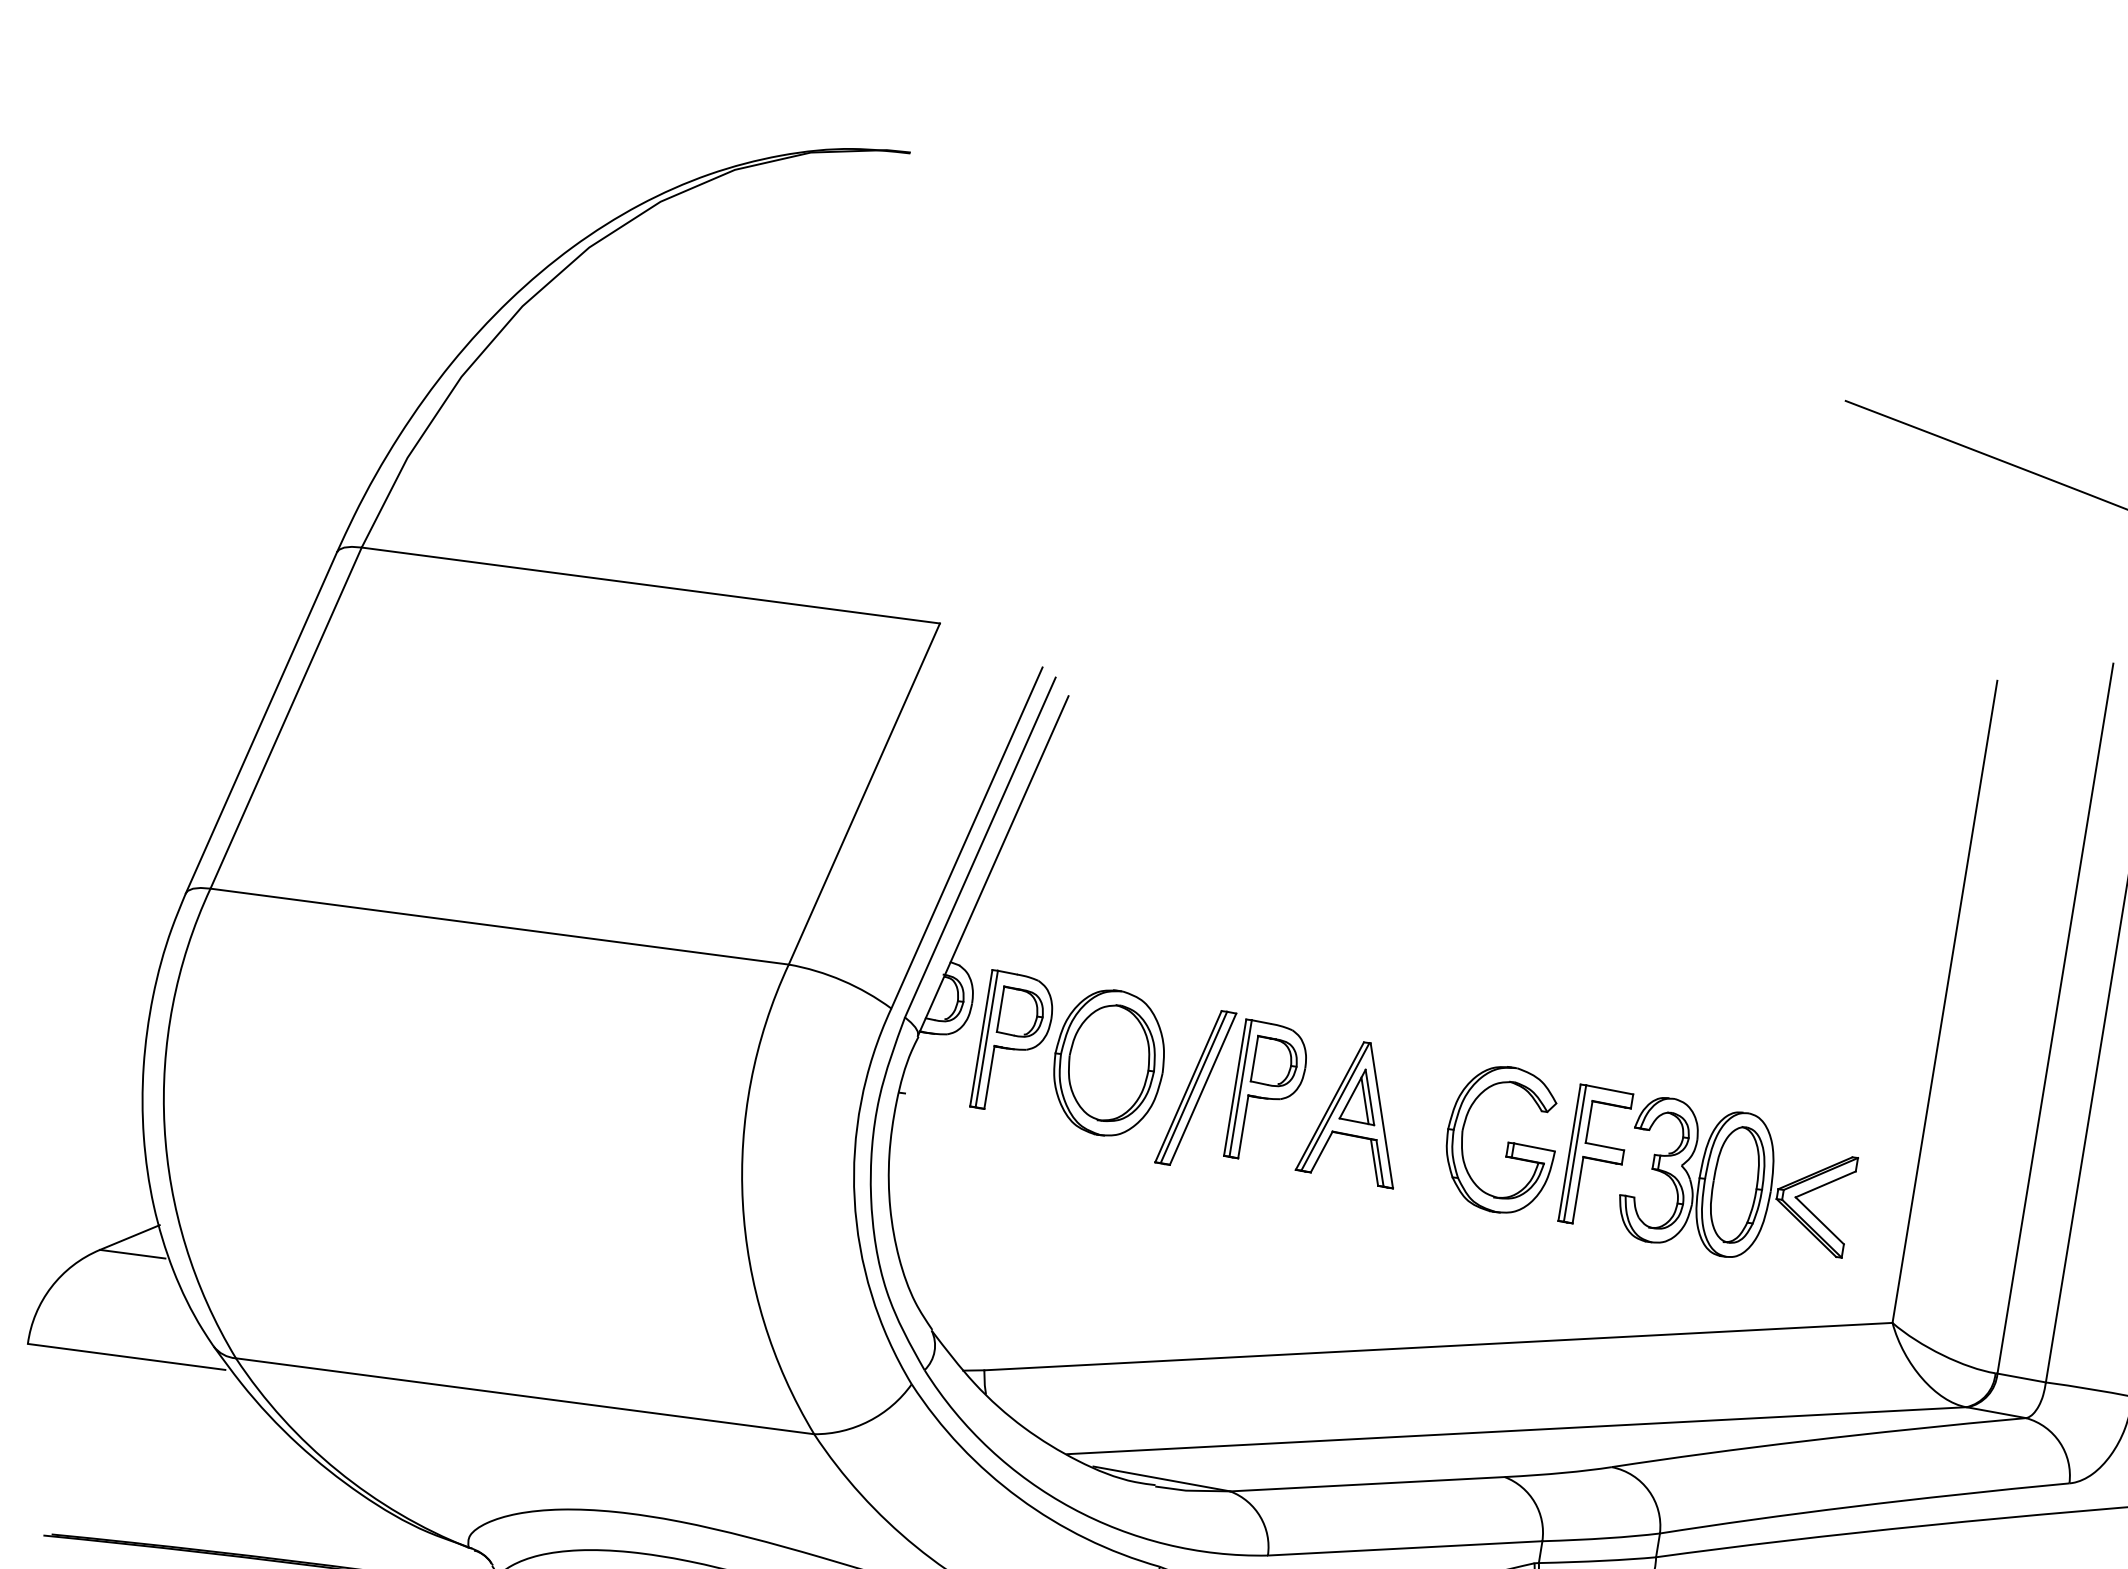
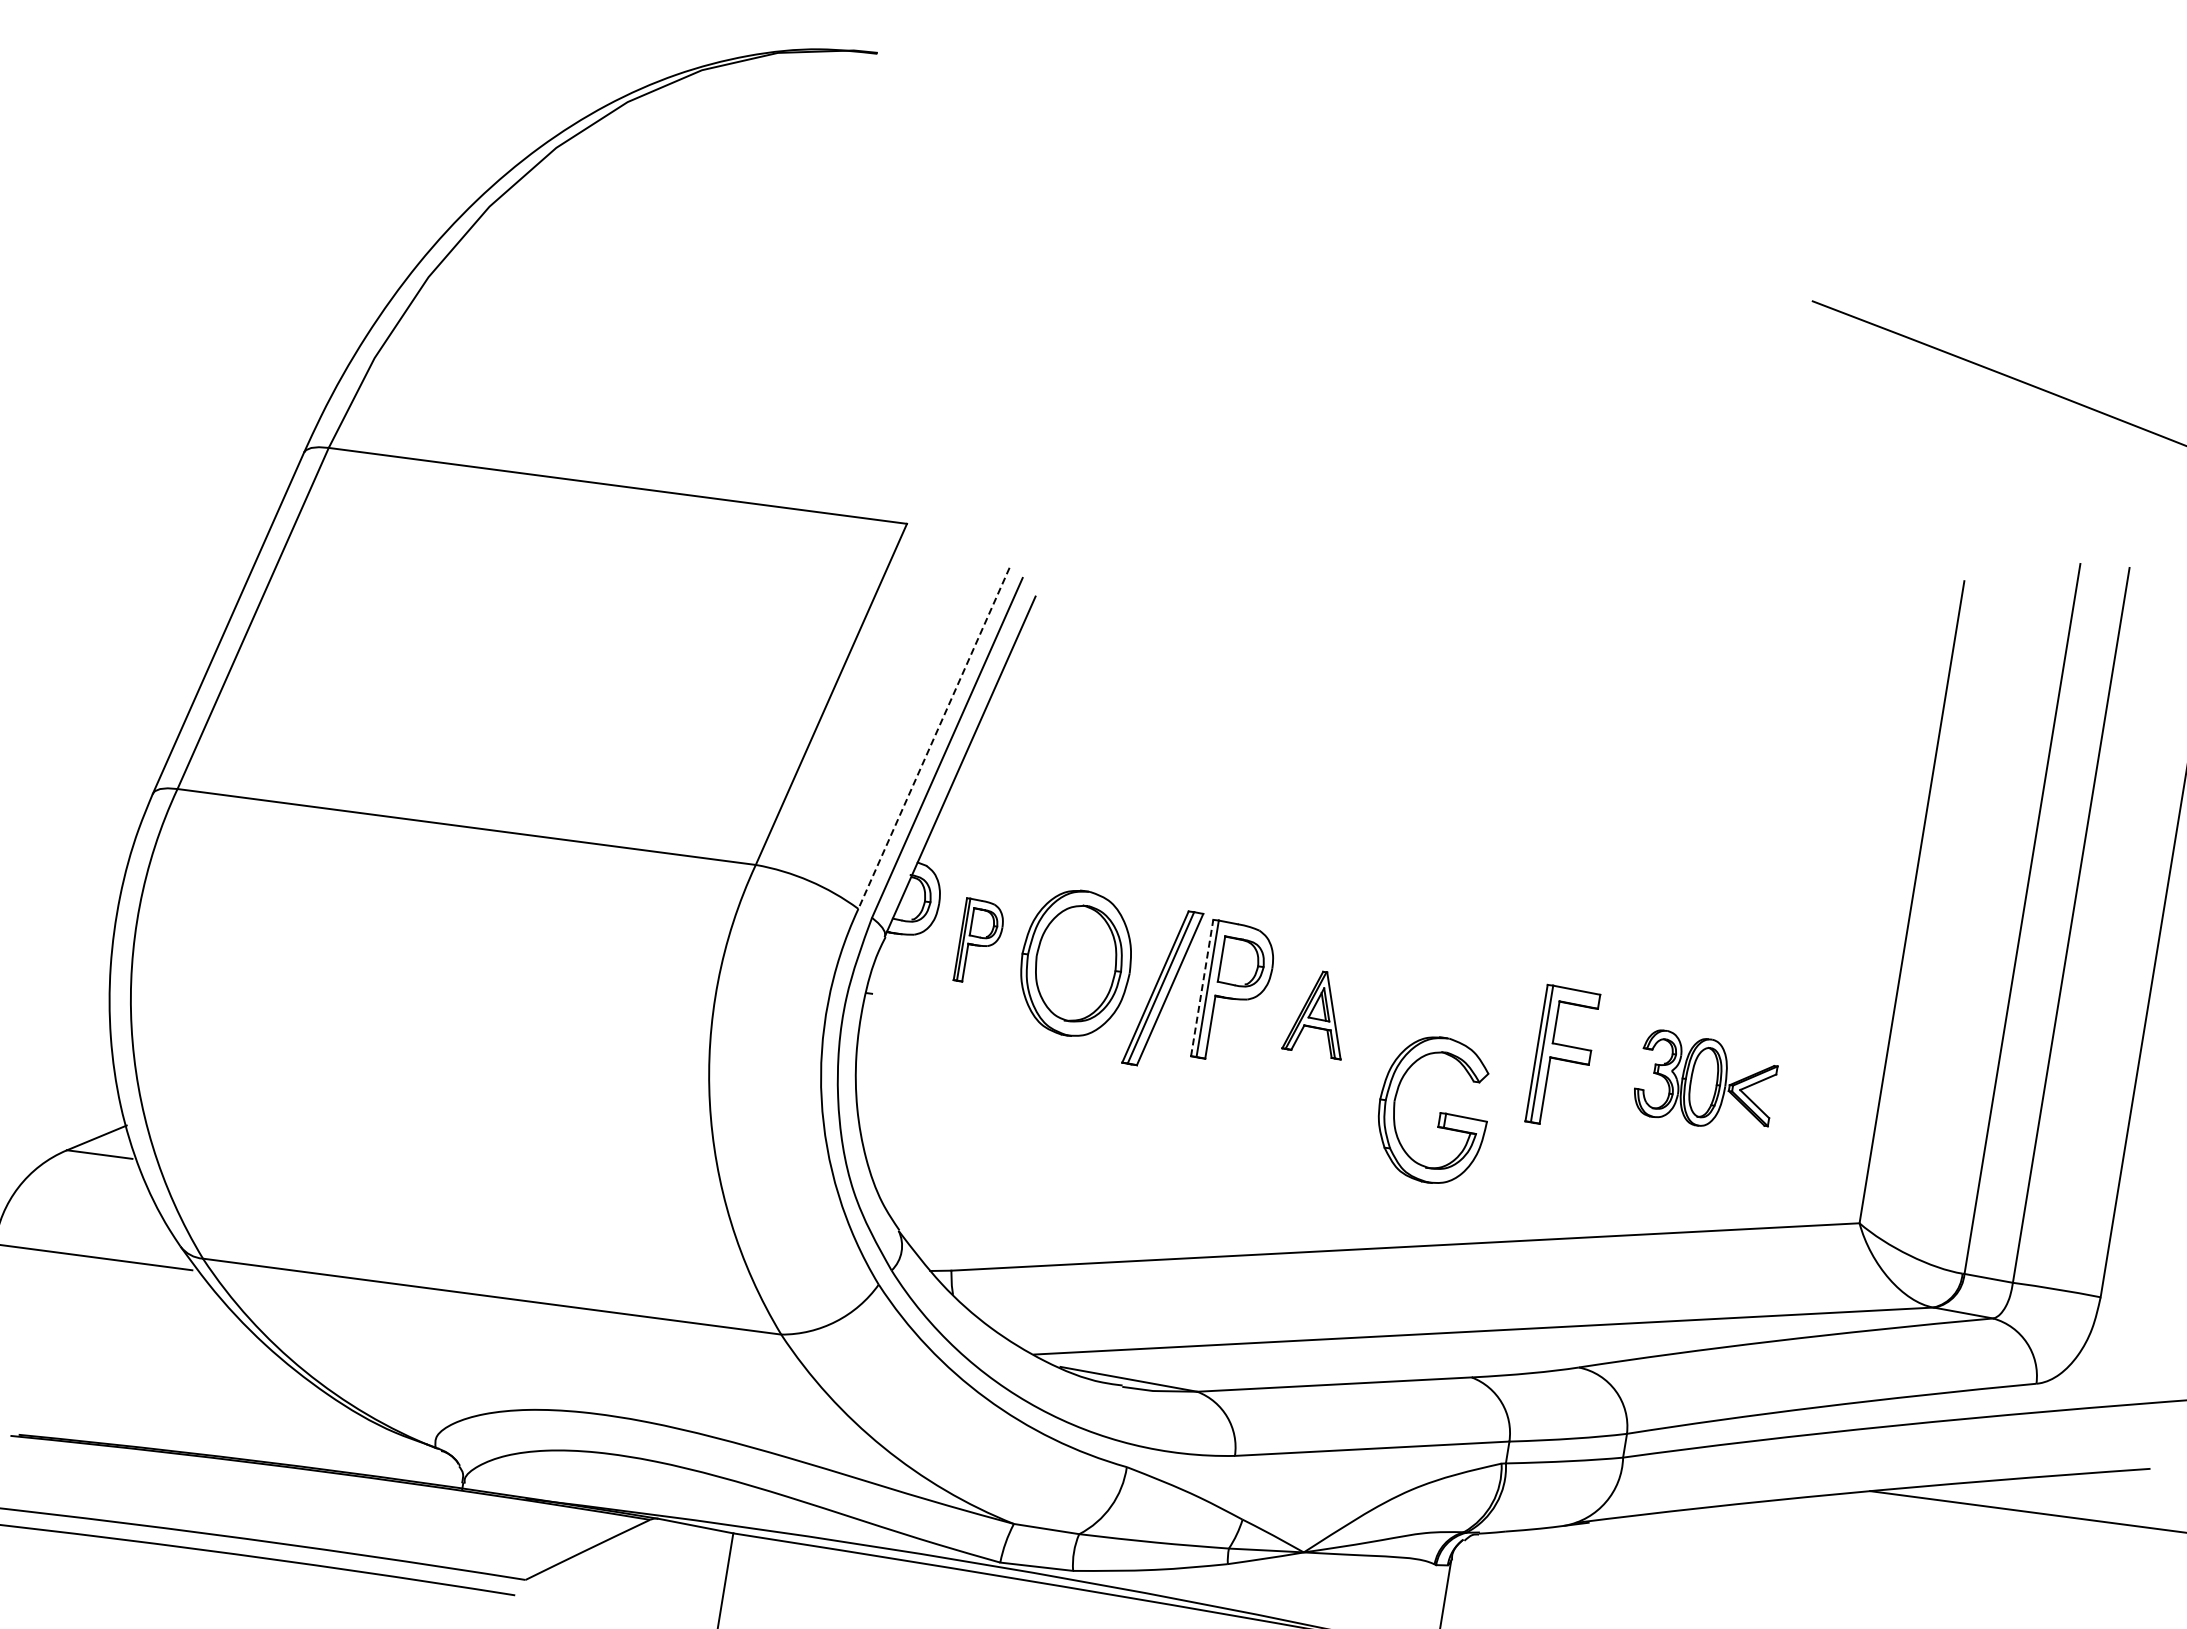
line: (967, 838) -> (934, 738), solid -> dashed
part: (1011, 1039) -> (978, 939), size x0.6
line: (1235, 1087) -> (1202, 987), solid -> dashed
part: (1344, 1115) -> (1311, 1015), size x0.6
part: (1507, 1142) -> (1439, 1112), moved
part: (1739, 1178) -> (1706, 1078), size x0.6

